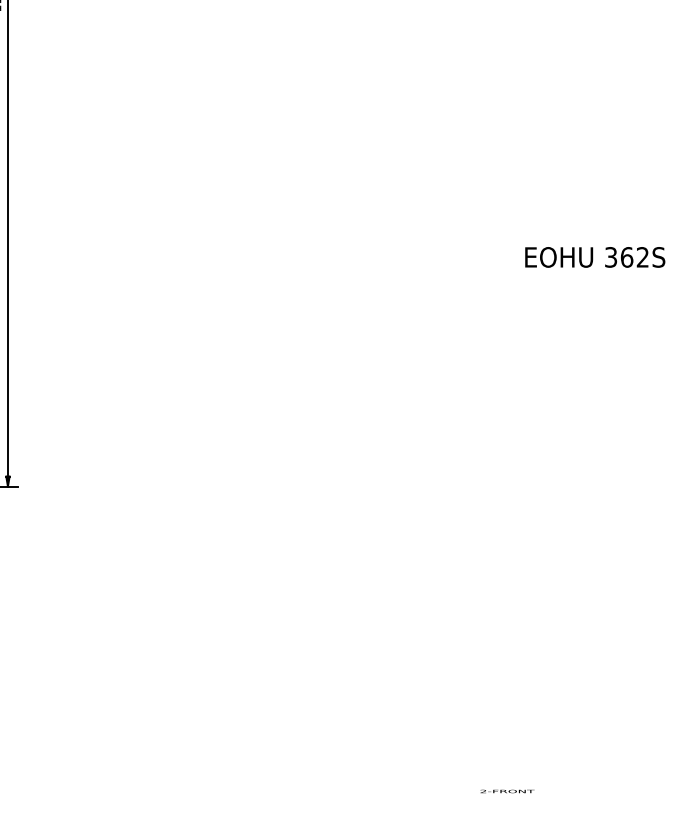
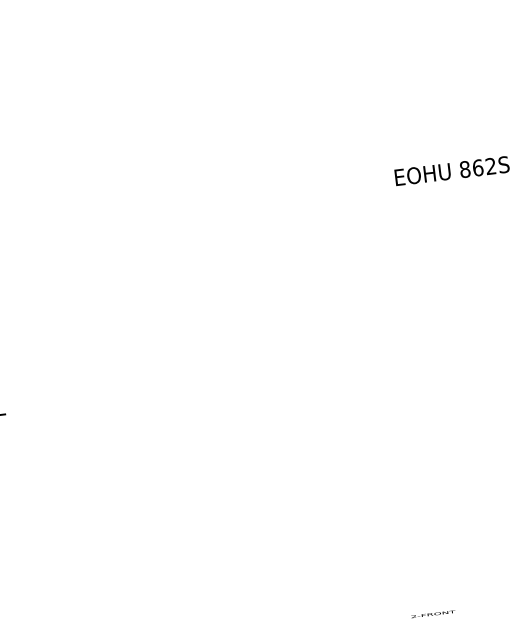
text: (611, 257) -> (465, 169), 362S -> 862S

